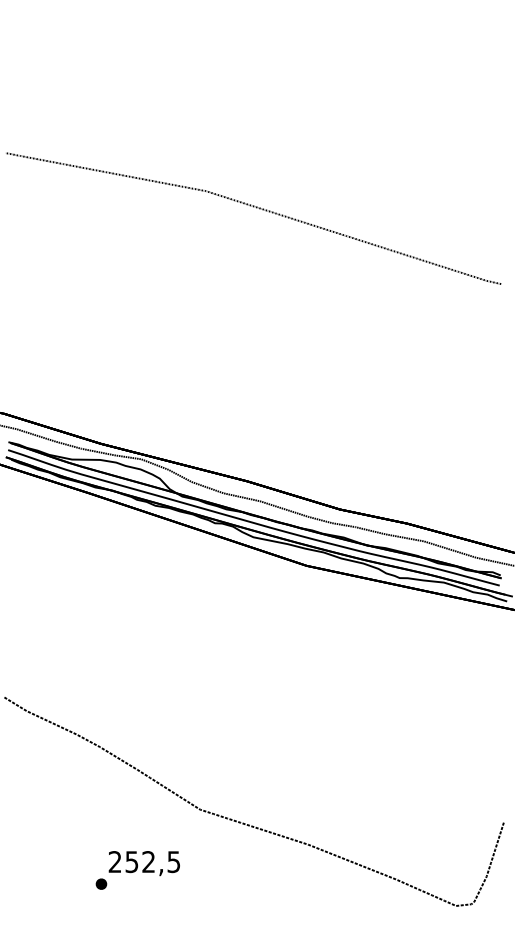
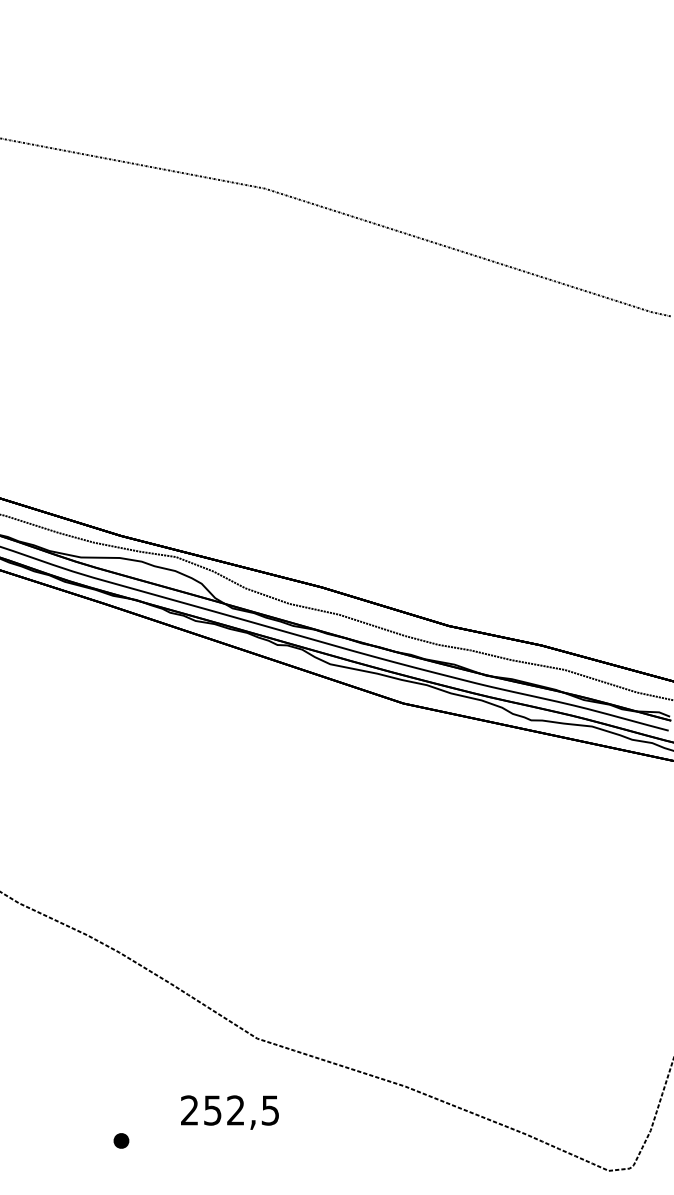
text: (143, 863) -> (228, 1112), moved

